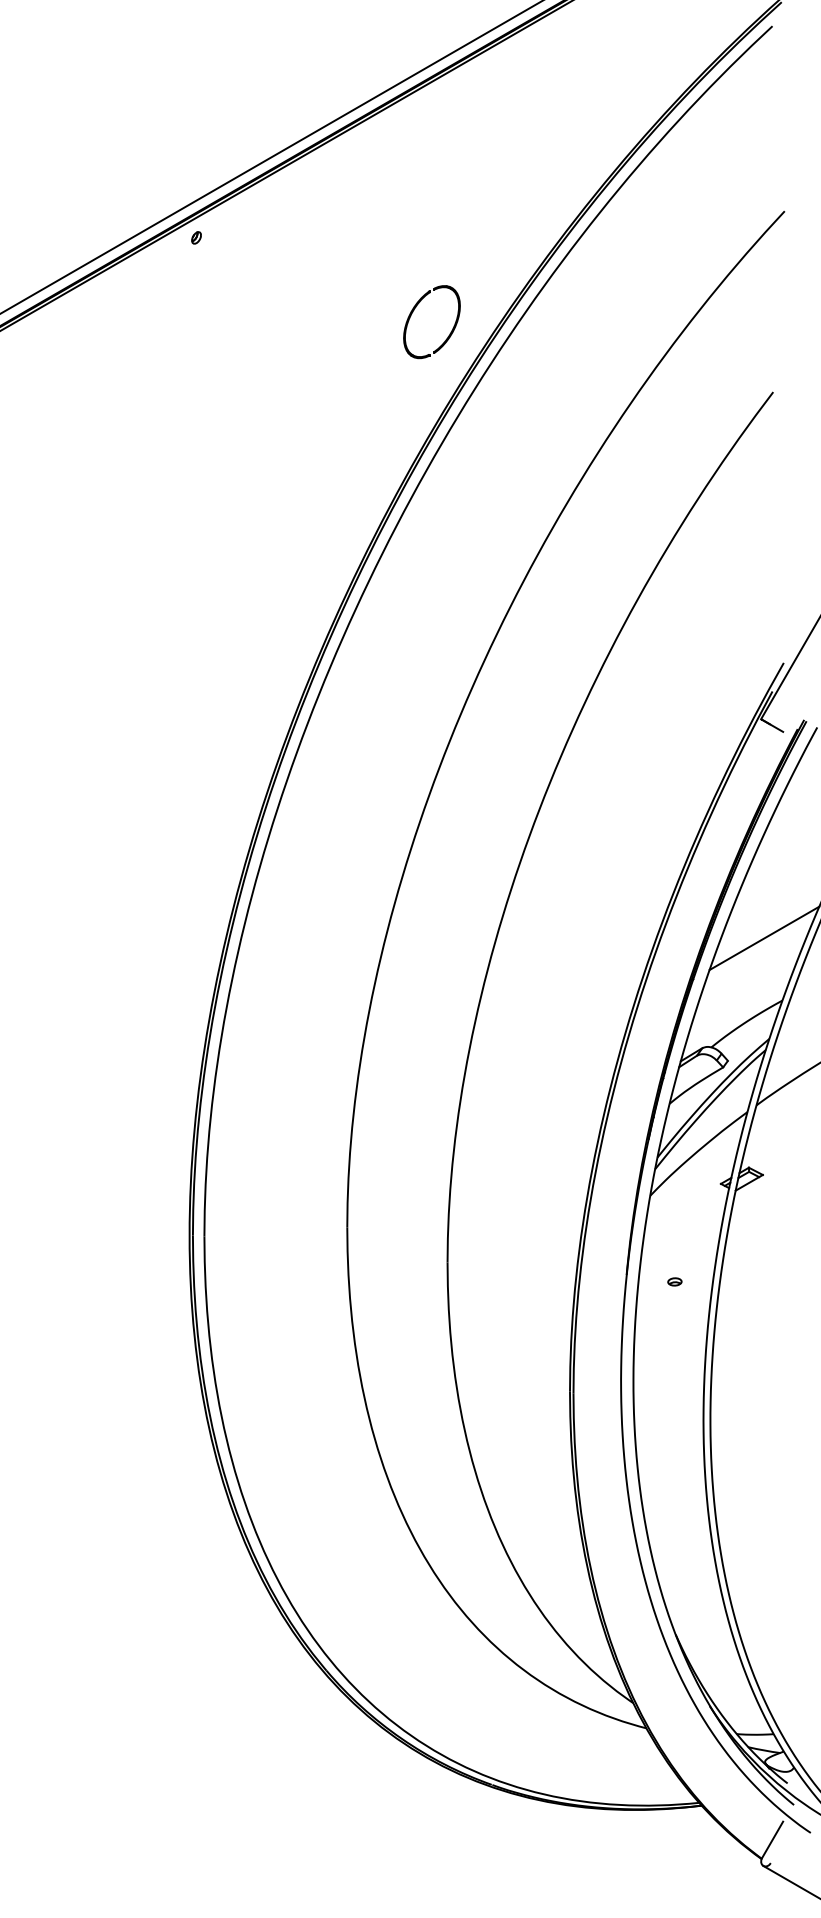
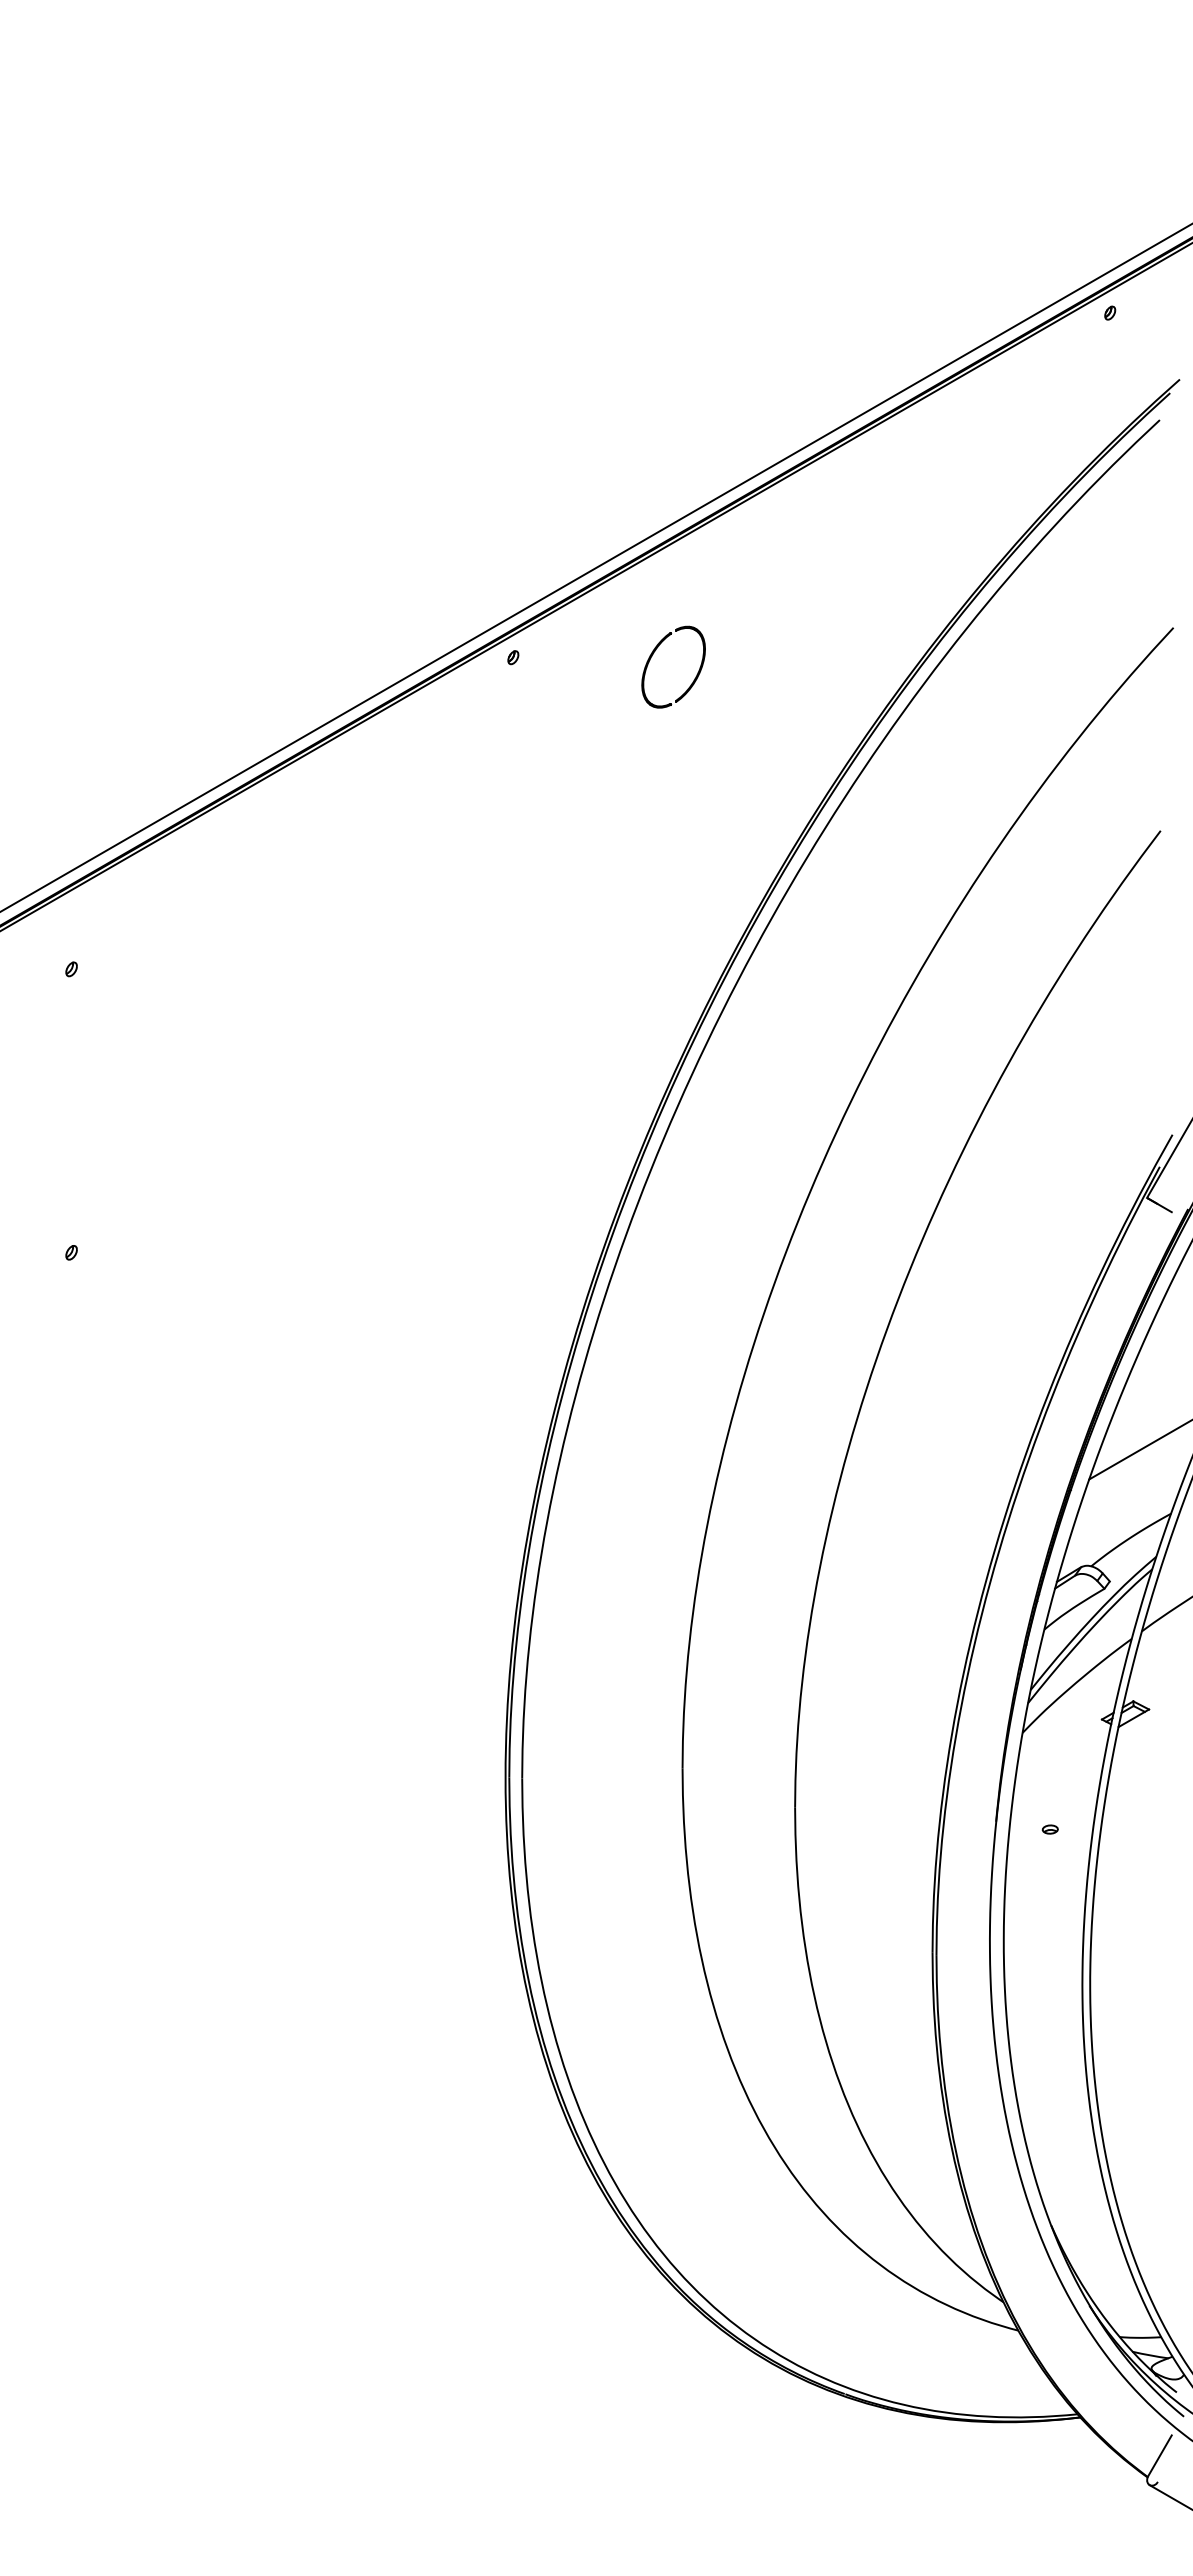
part: (414, 309) -> (654, 653), moved

